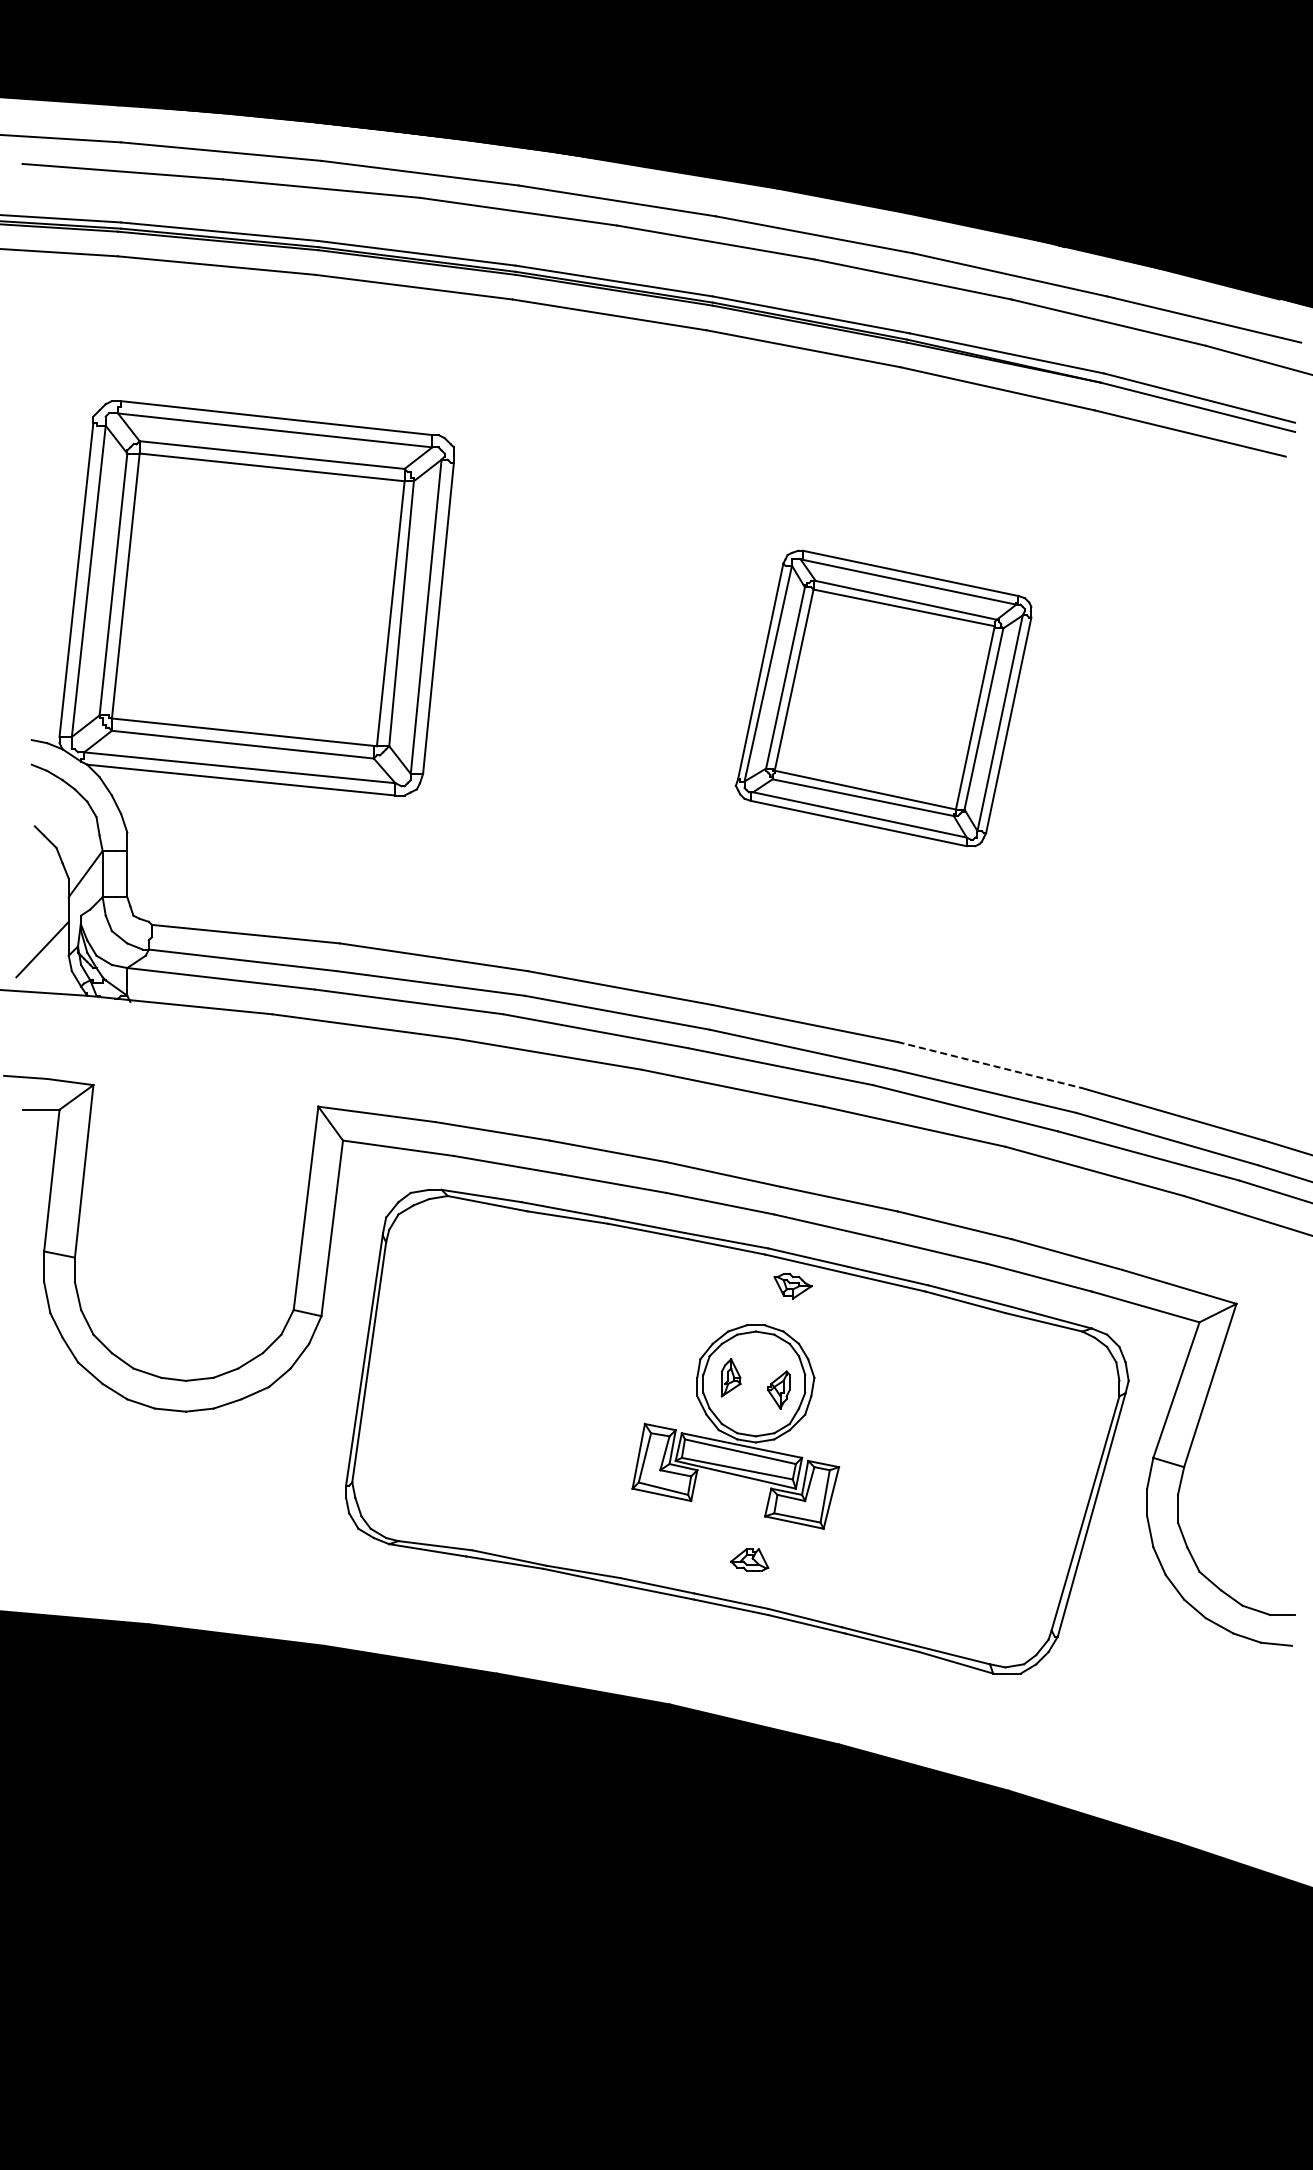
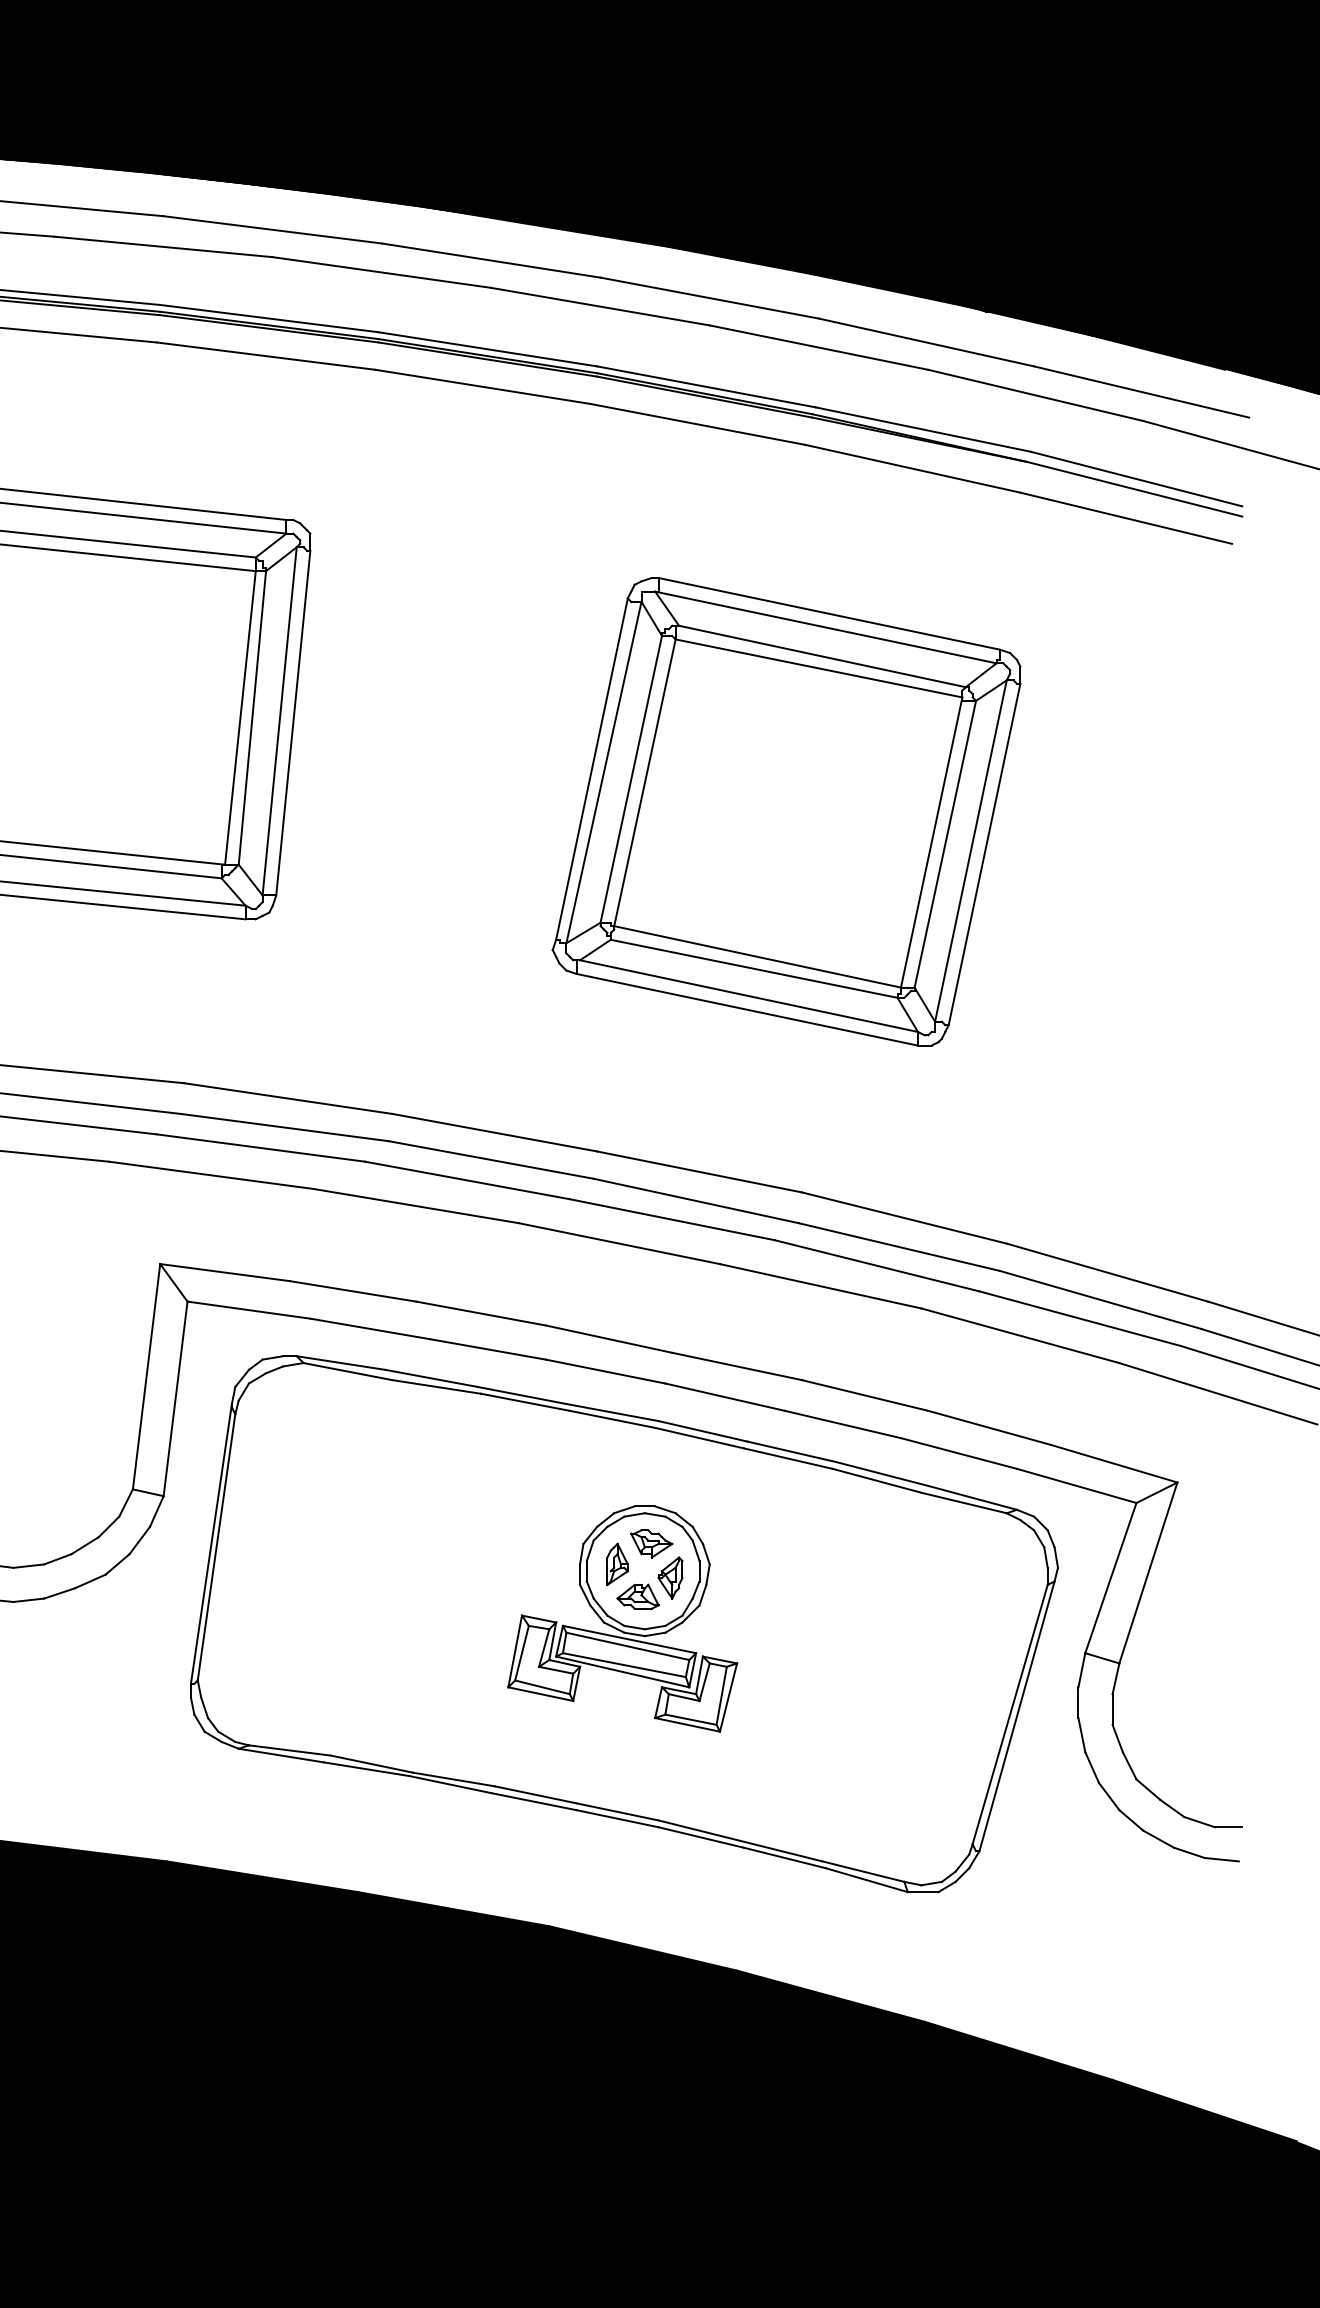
part: (883, 698) -> (786, 811), size x1.43
line: (990, 1065) -> (904, 1218), dashed -> solid
part: (792, 1286) -> (651, 1544), moved
part: (749, 1559) -> (637, 1596), moved

